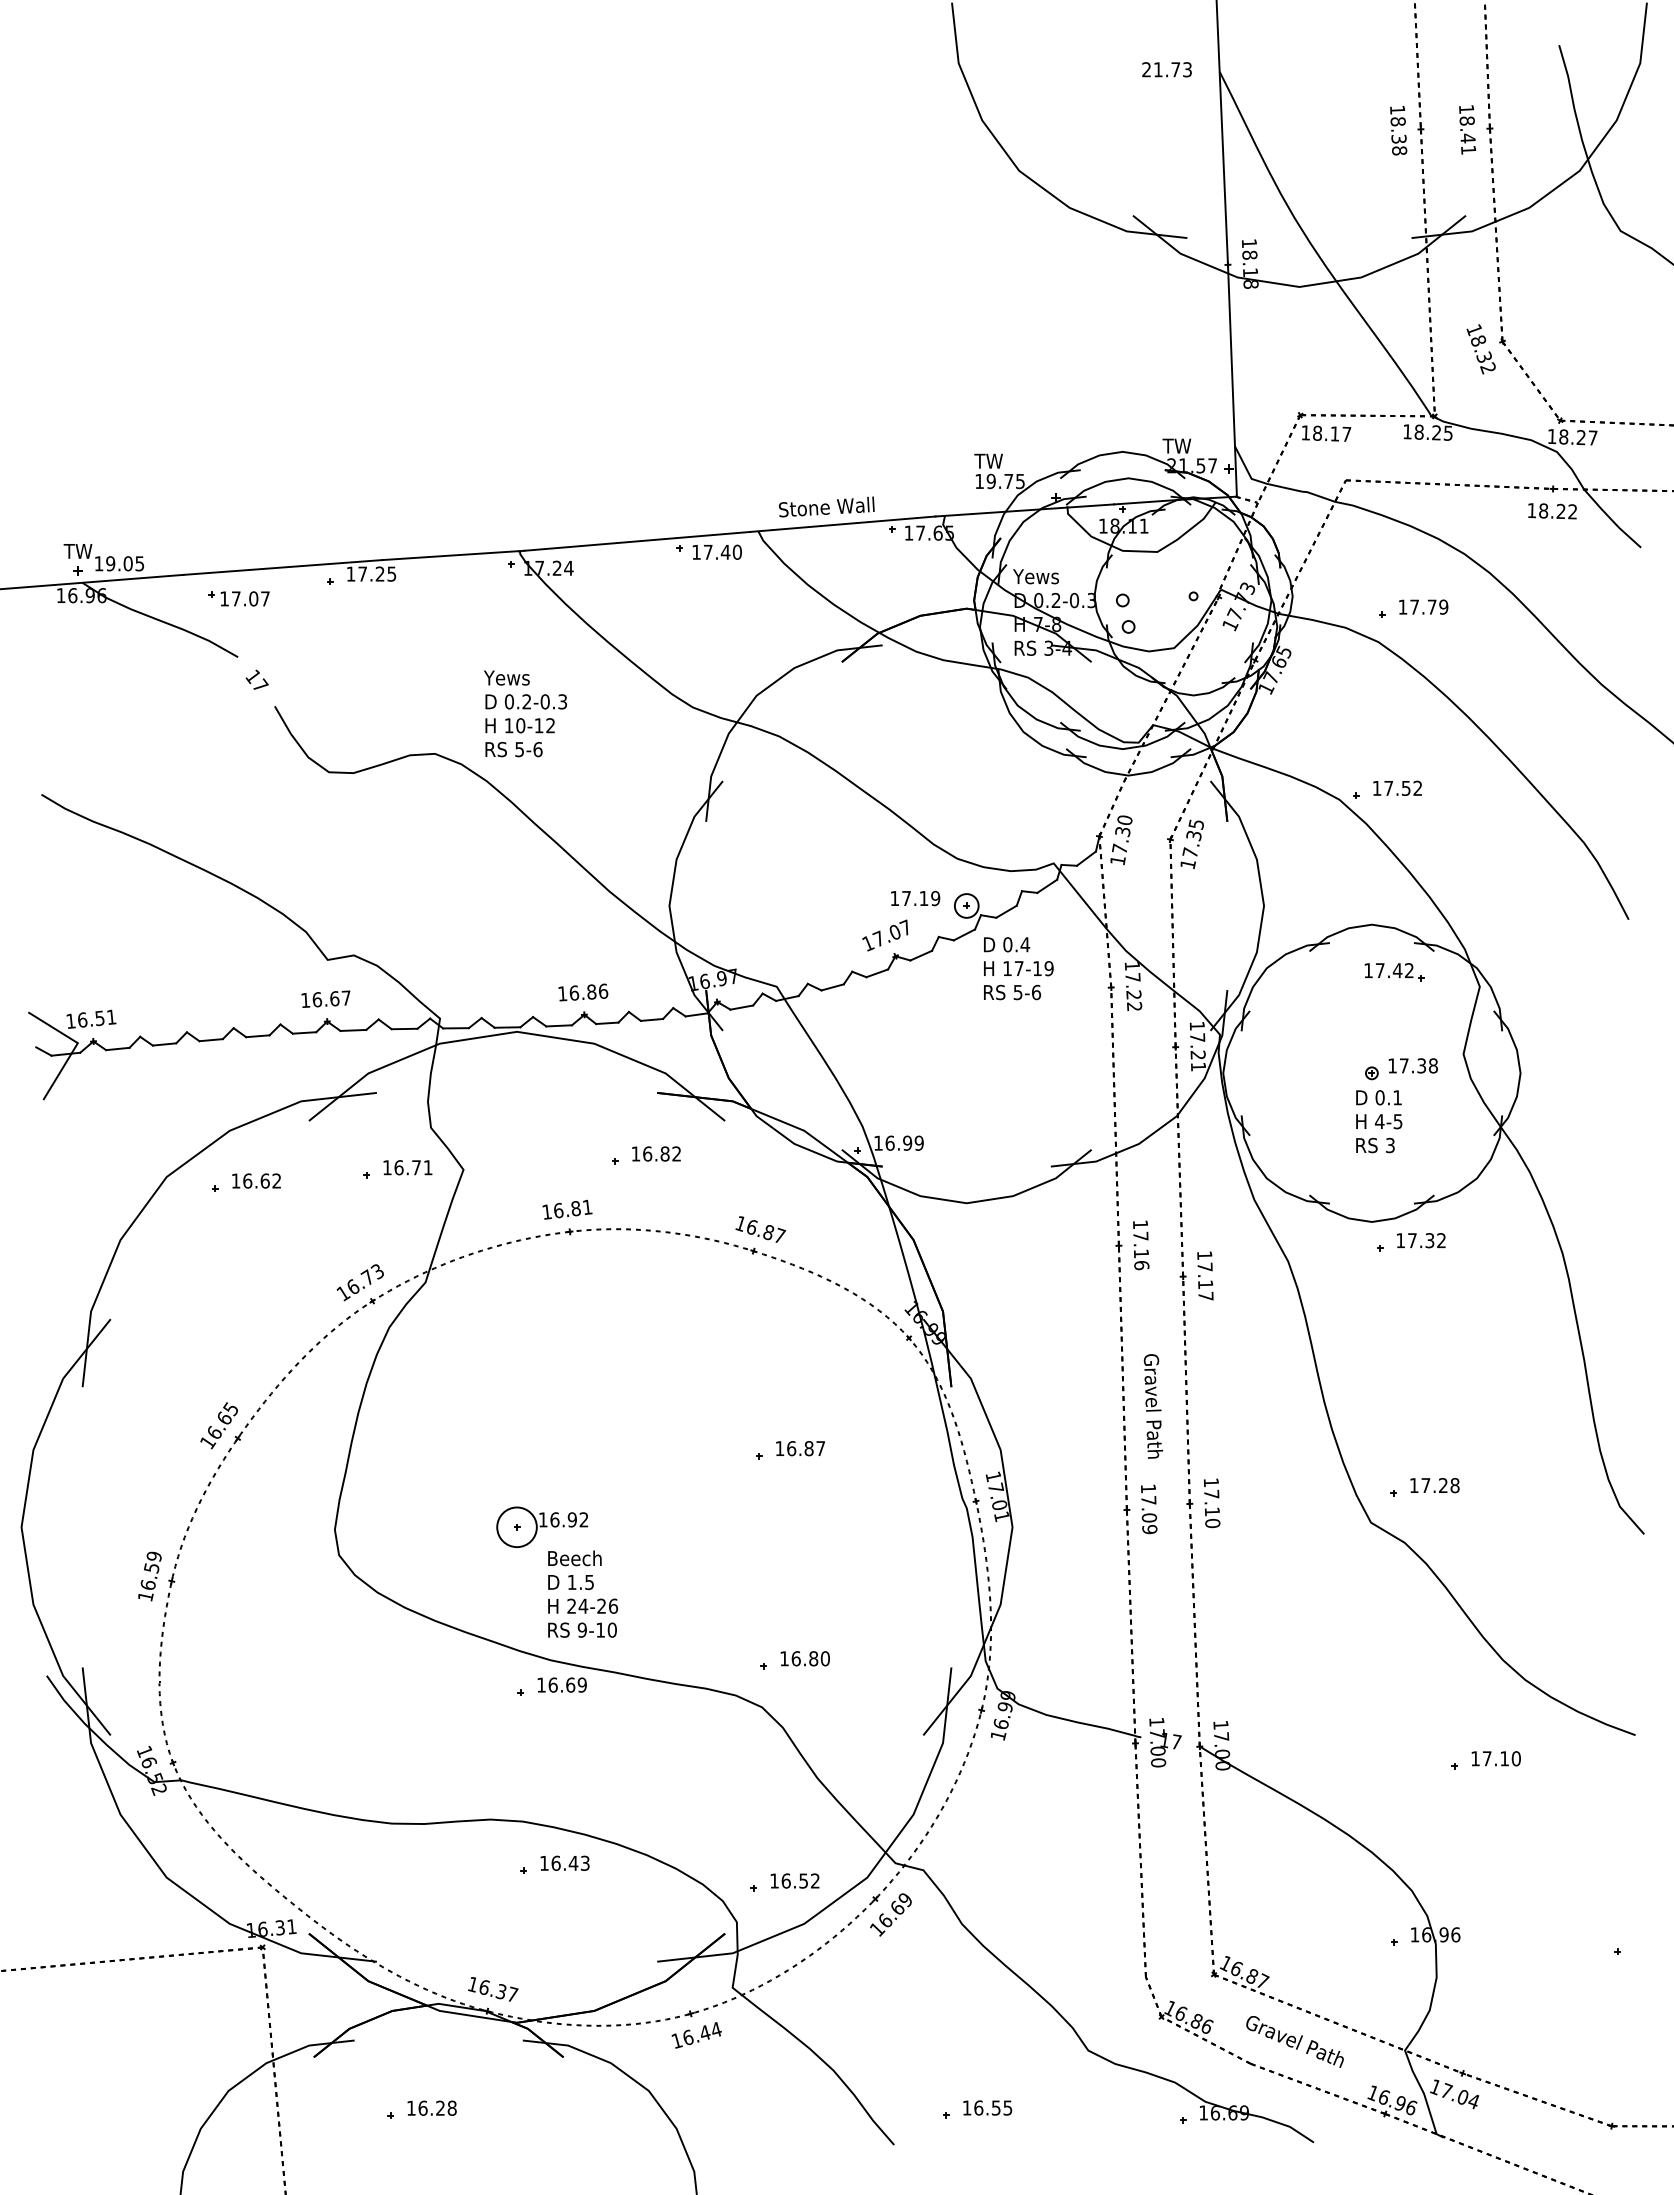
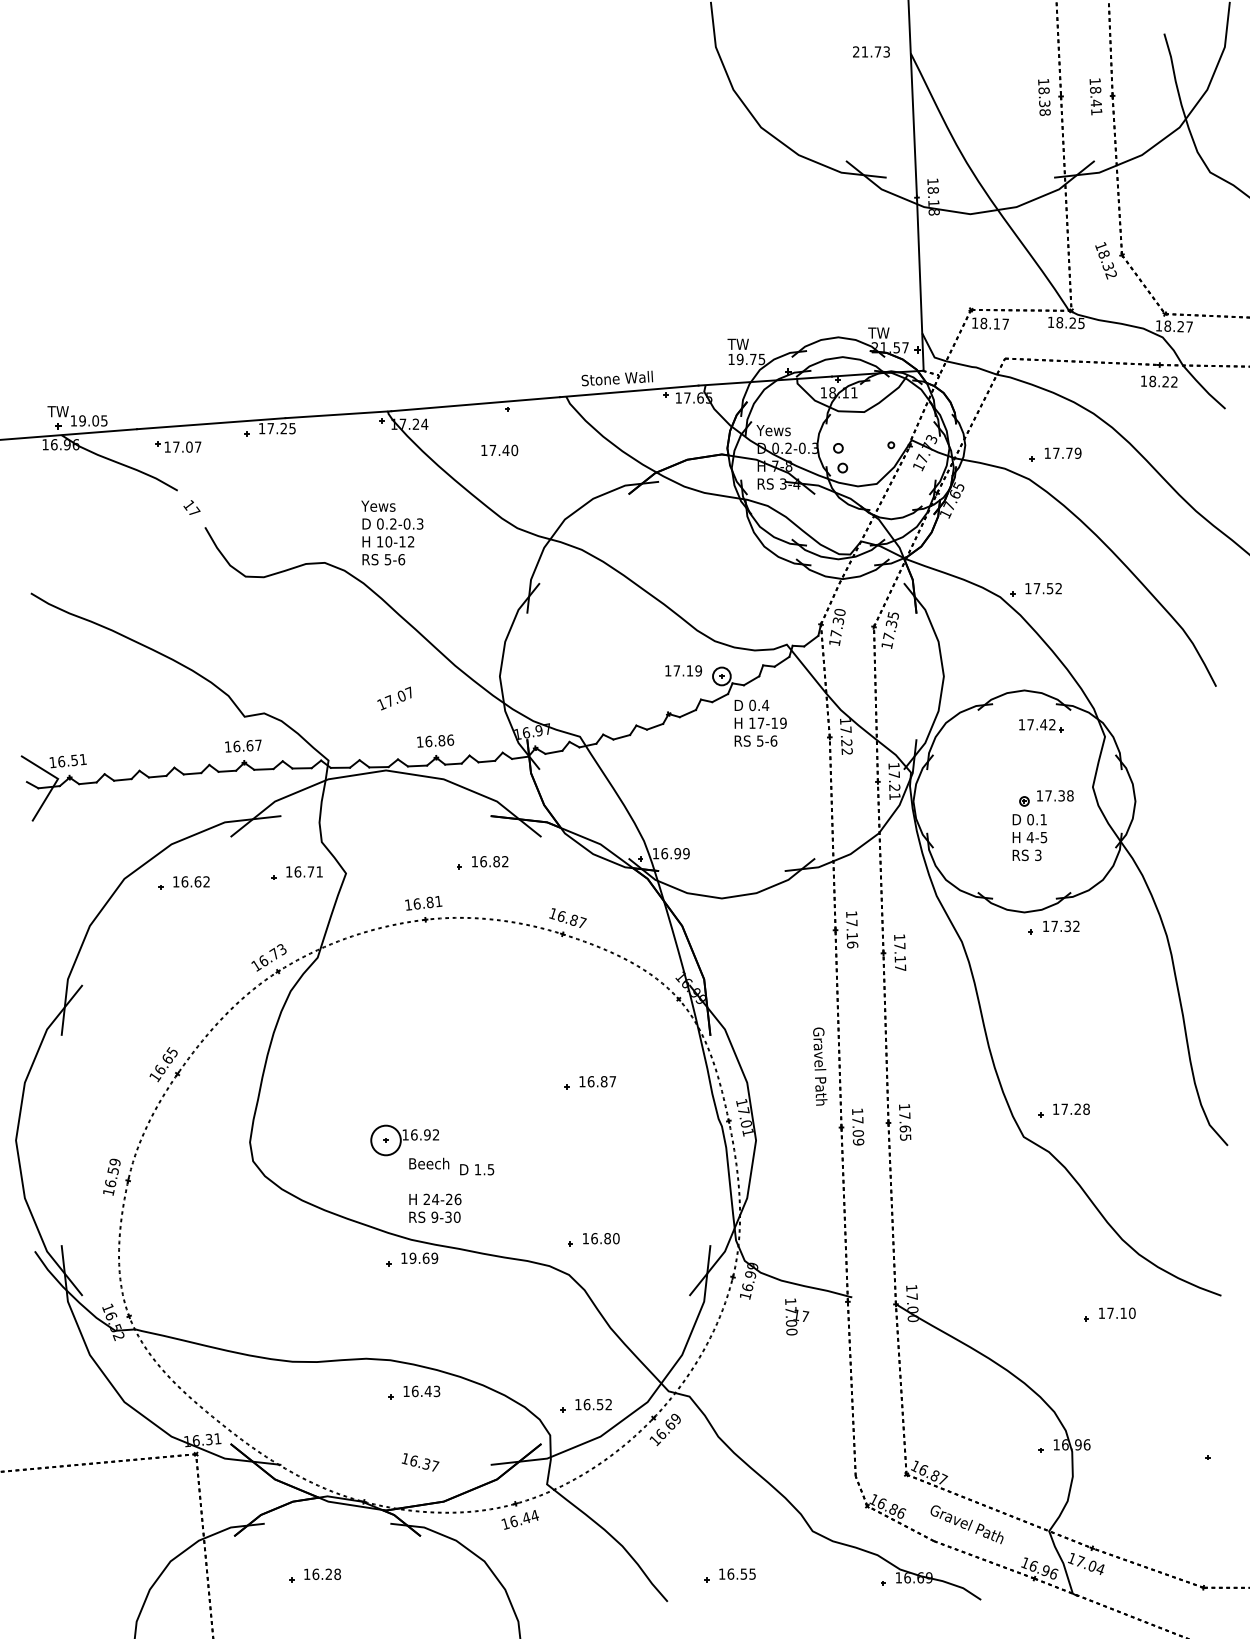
text: (716, 551) -> (499, 449), moved
text: (885, 935) -> (394, 698), moved
text: (1152, 1406) -> (819, 1066), moved
text: (1212, 1517) -> (905, 1133), 17.10 -> 17.65
text: (570, 1582) -> (476, 1169), moved
text: (600, 1629) -> (448, 1216), 9-10 -> 9-30
text: (552, 1684) -> (412, 1257), 16.69 -> 19.69
text: (1165, 1742) -> (797, 1316), moved
text: (493, 1989) -> (420, 1462), moved

